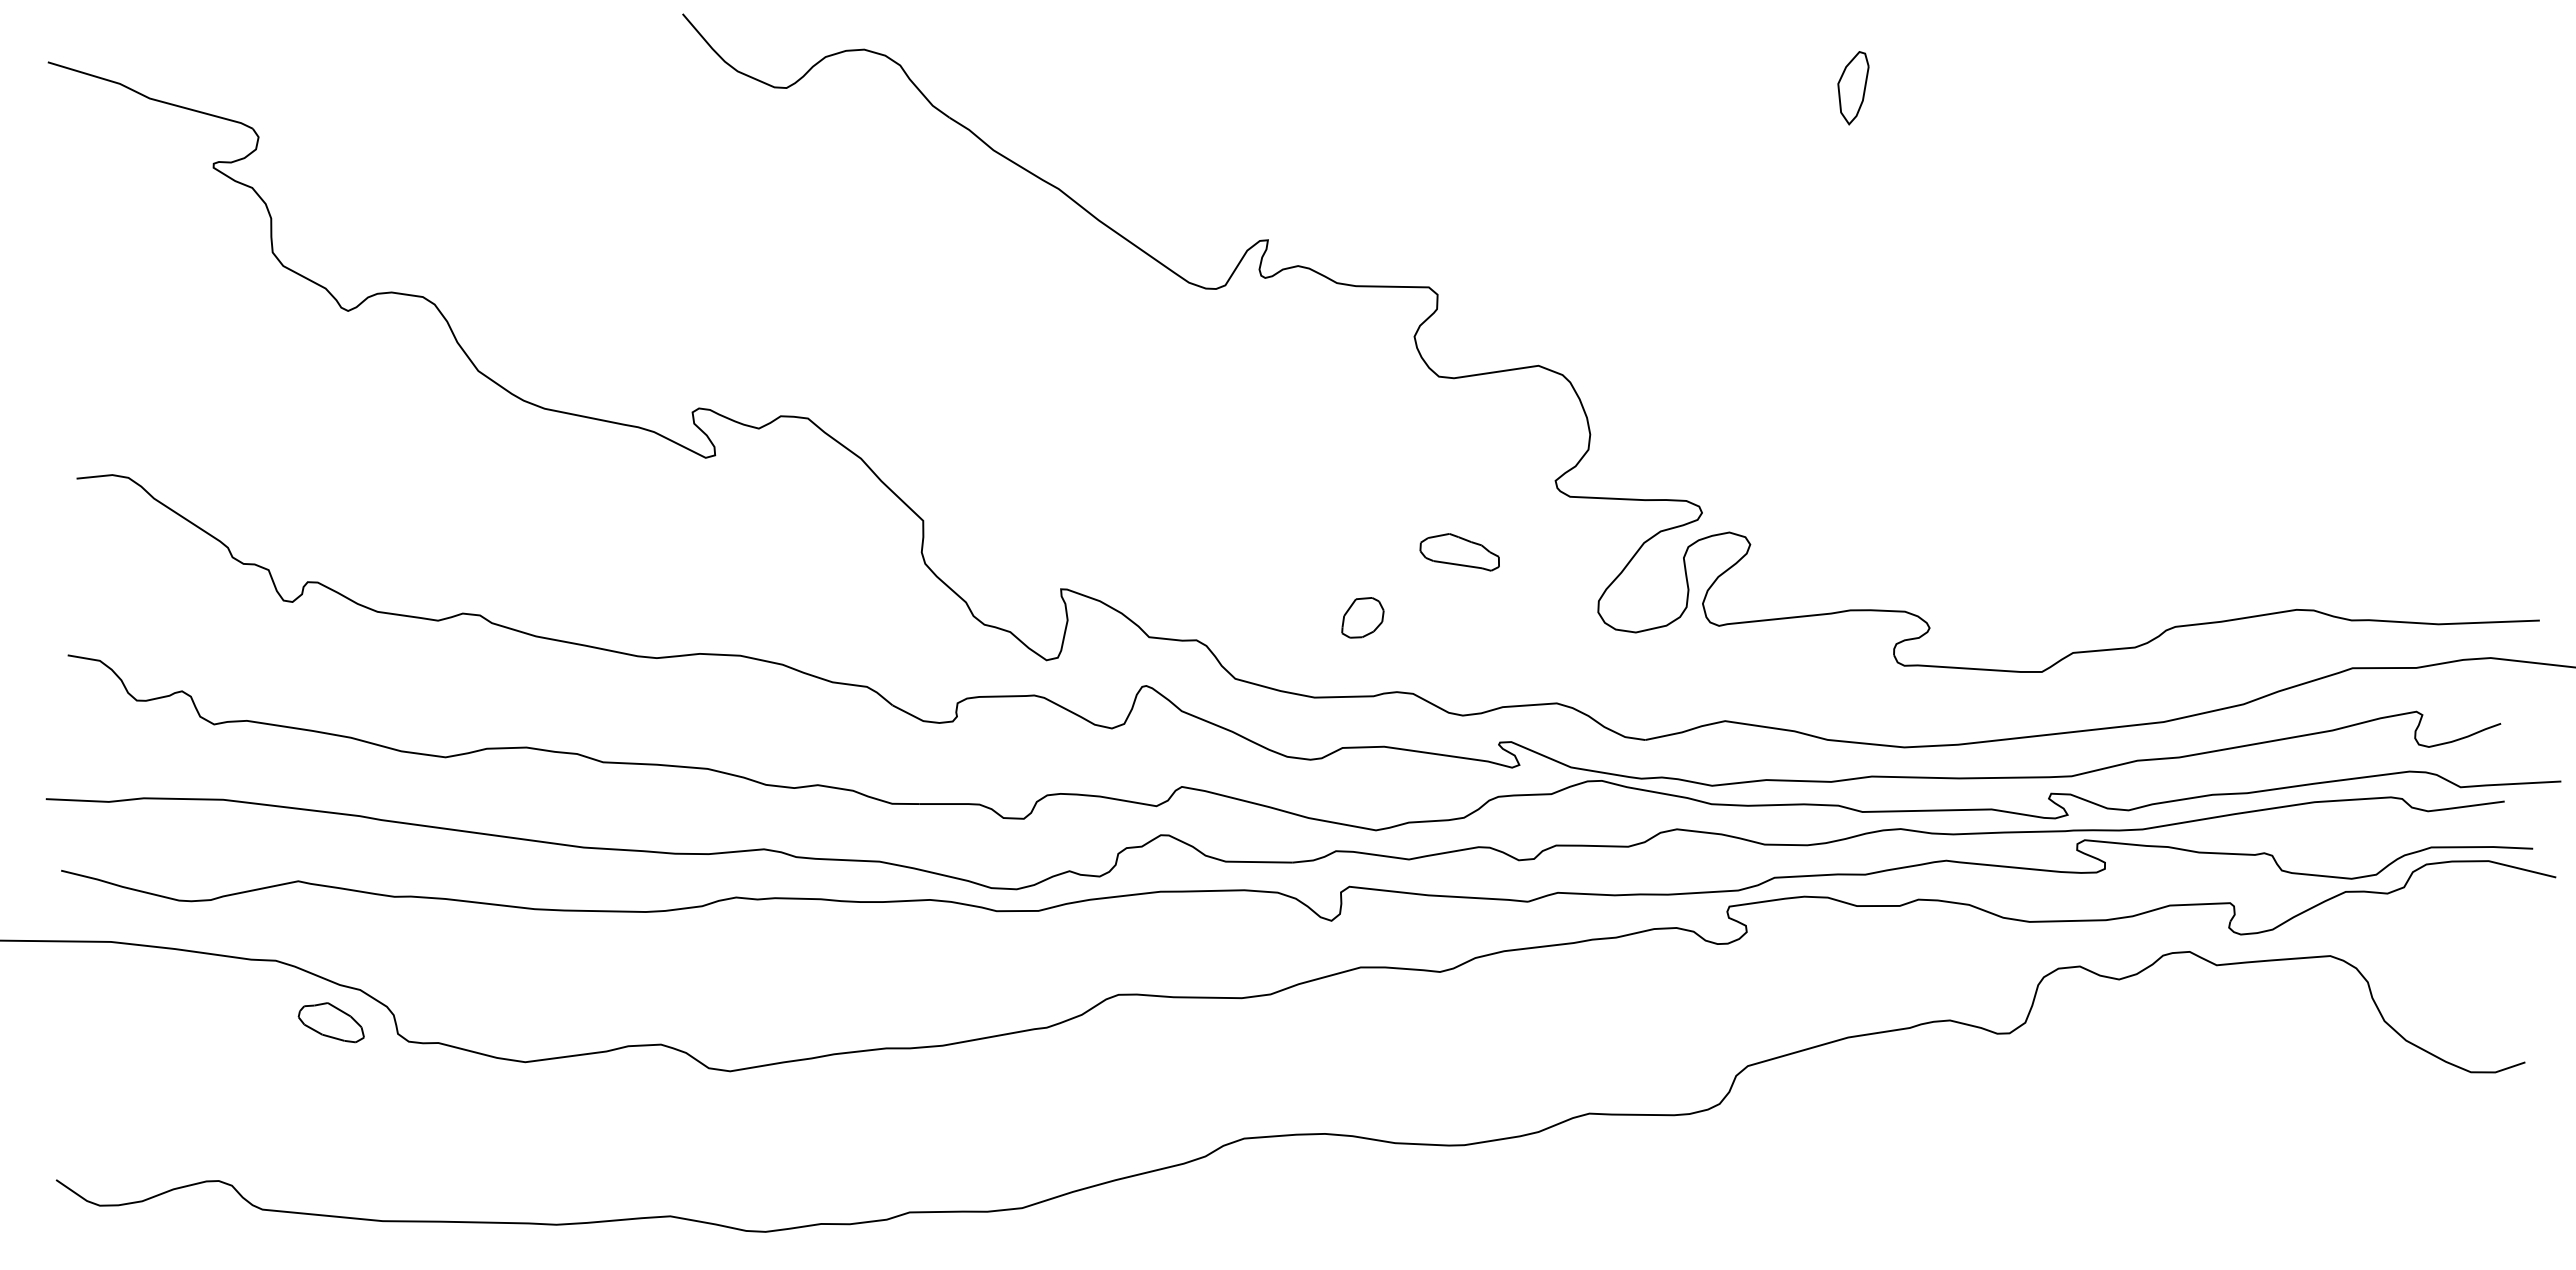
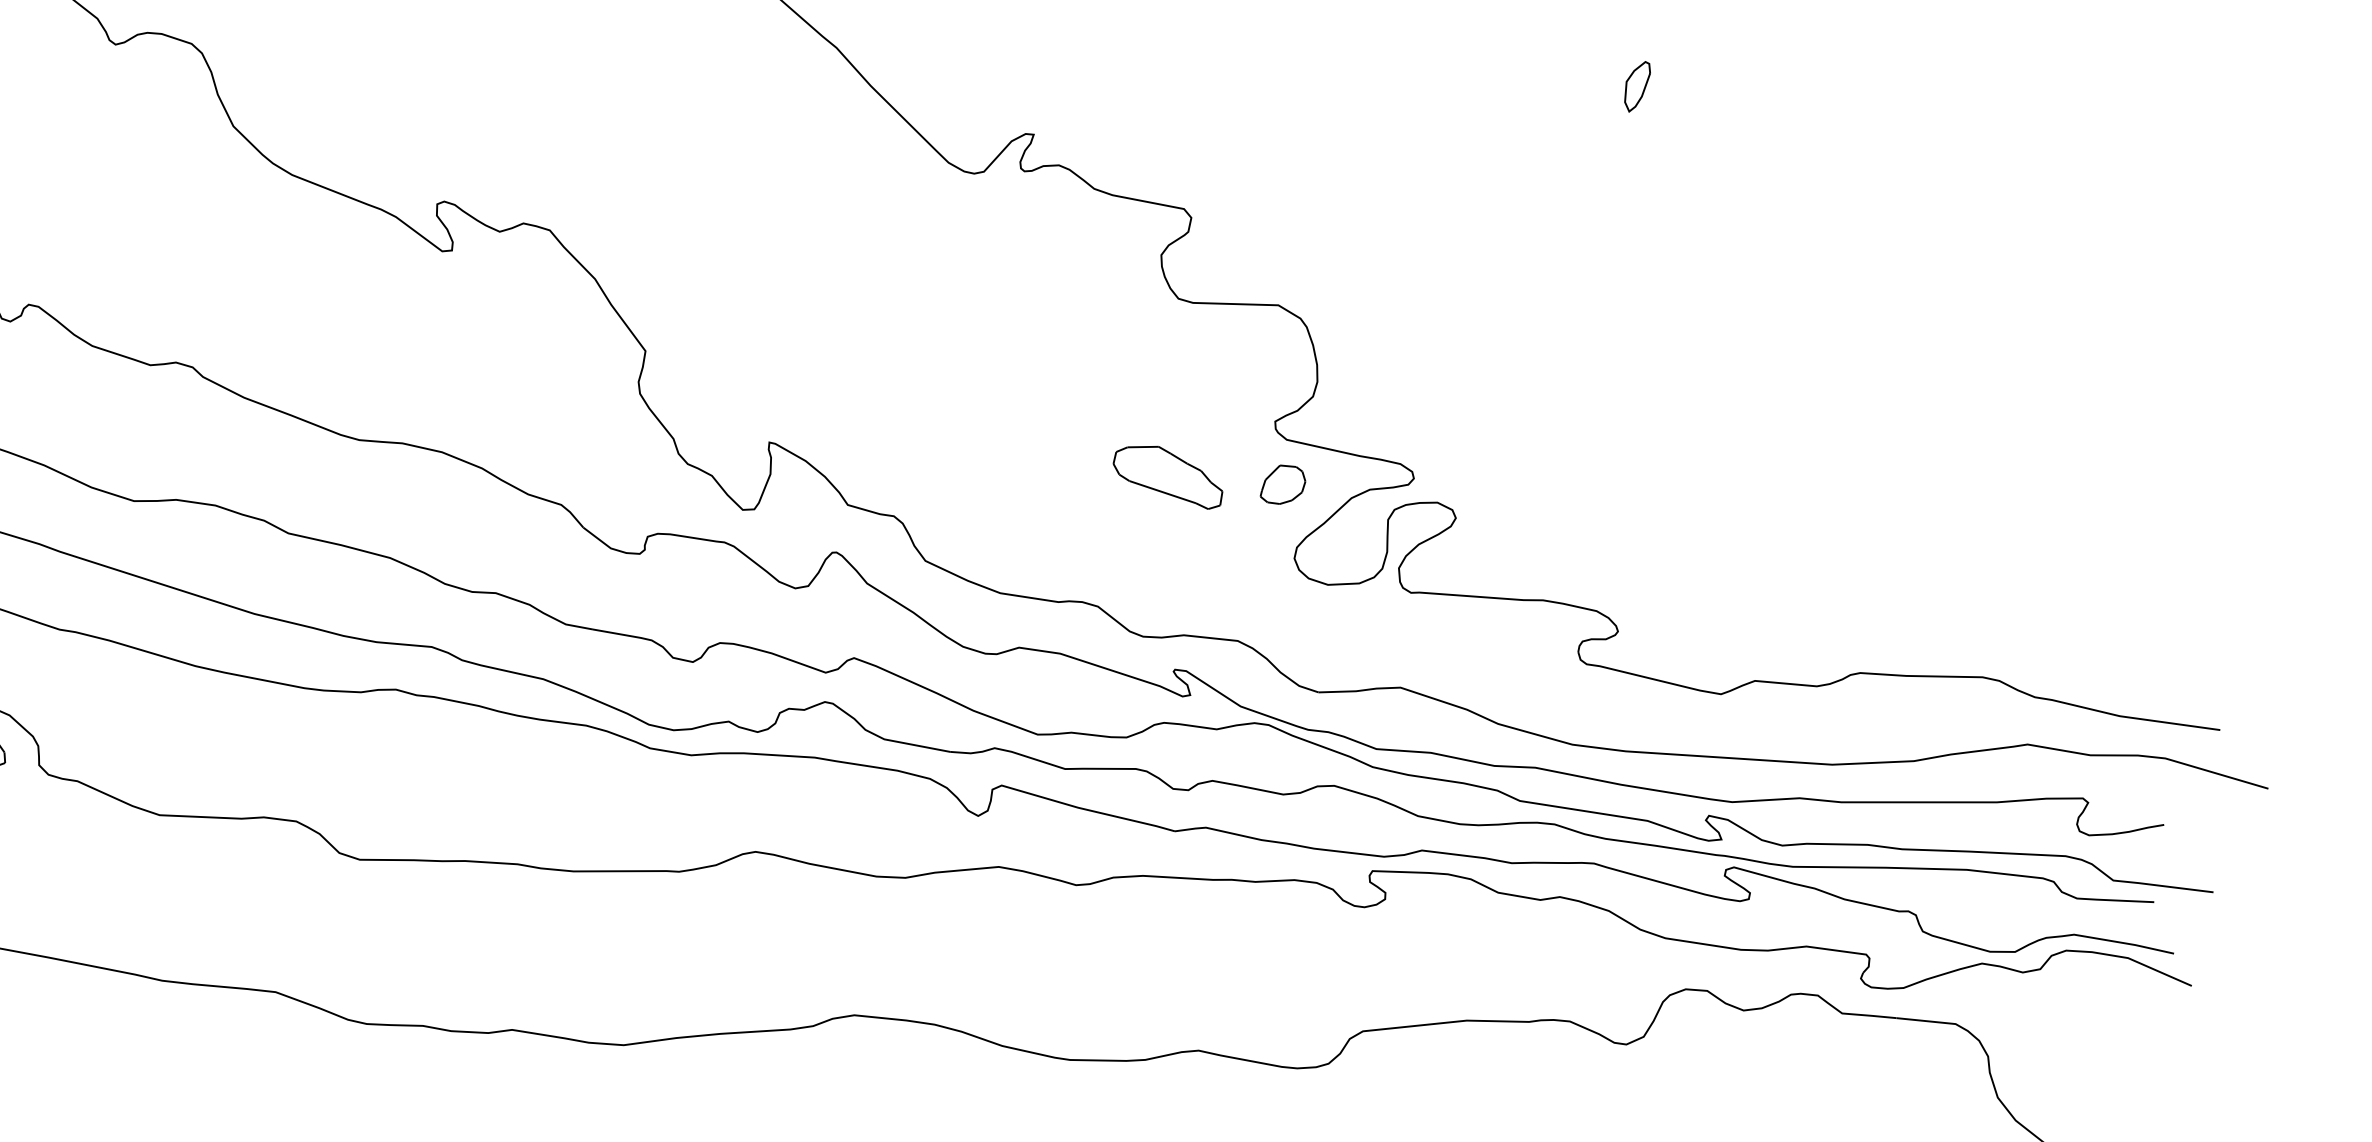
part: (1853, 88) -> (1636, 86), size x0.71
part: (1459, 552) -> (1168, 475), size x1.43
part: (1362, 617) -> (1283, 484), moved

